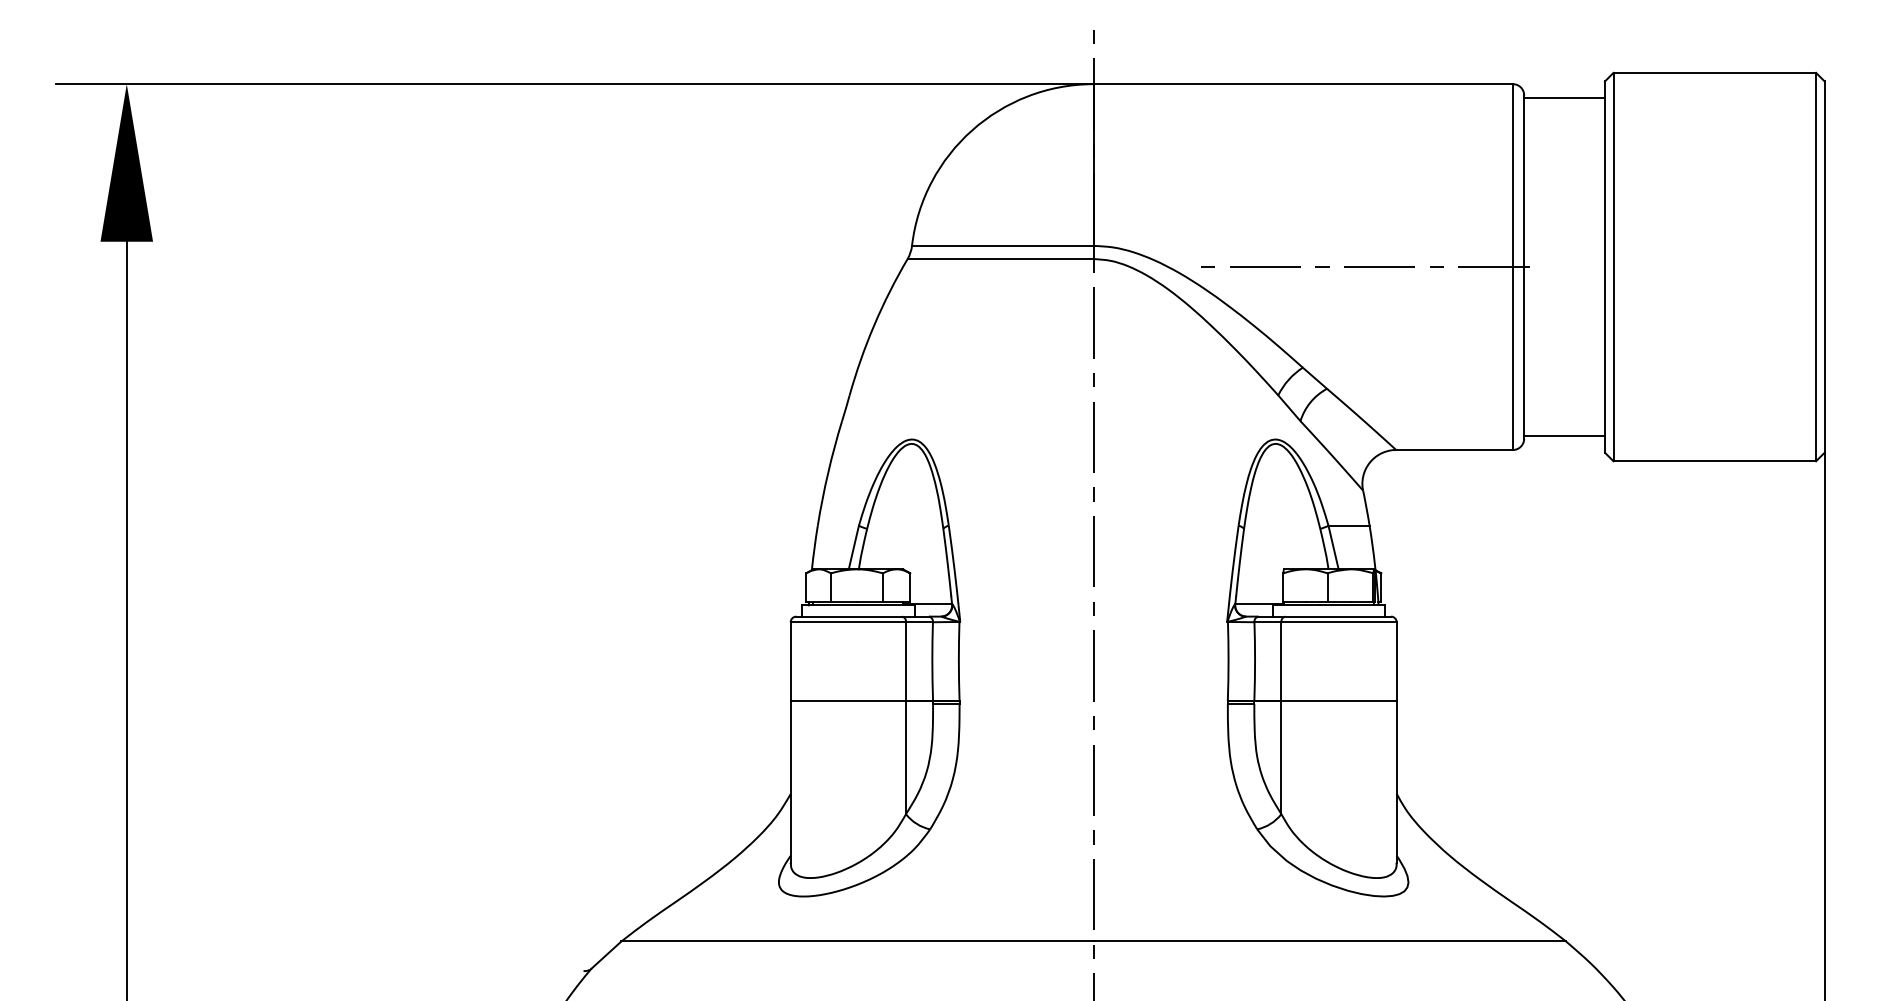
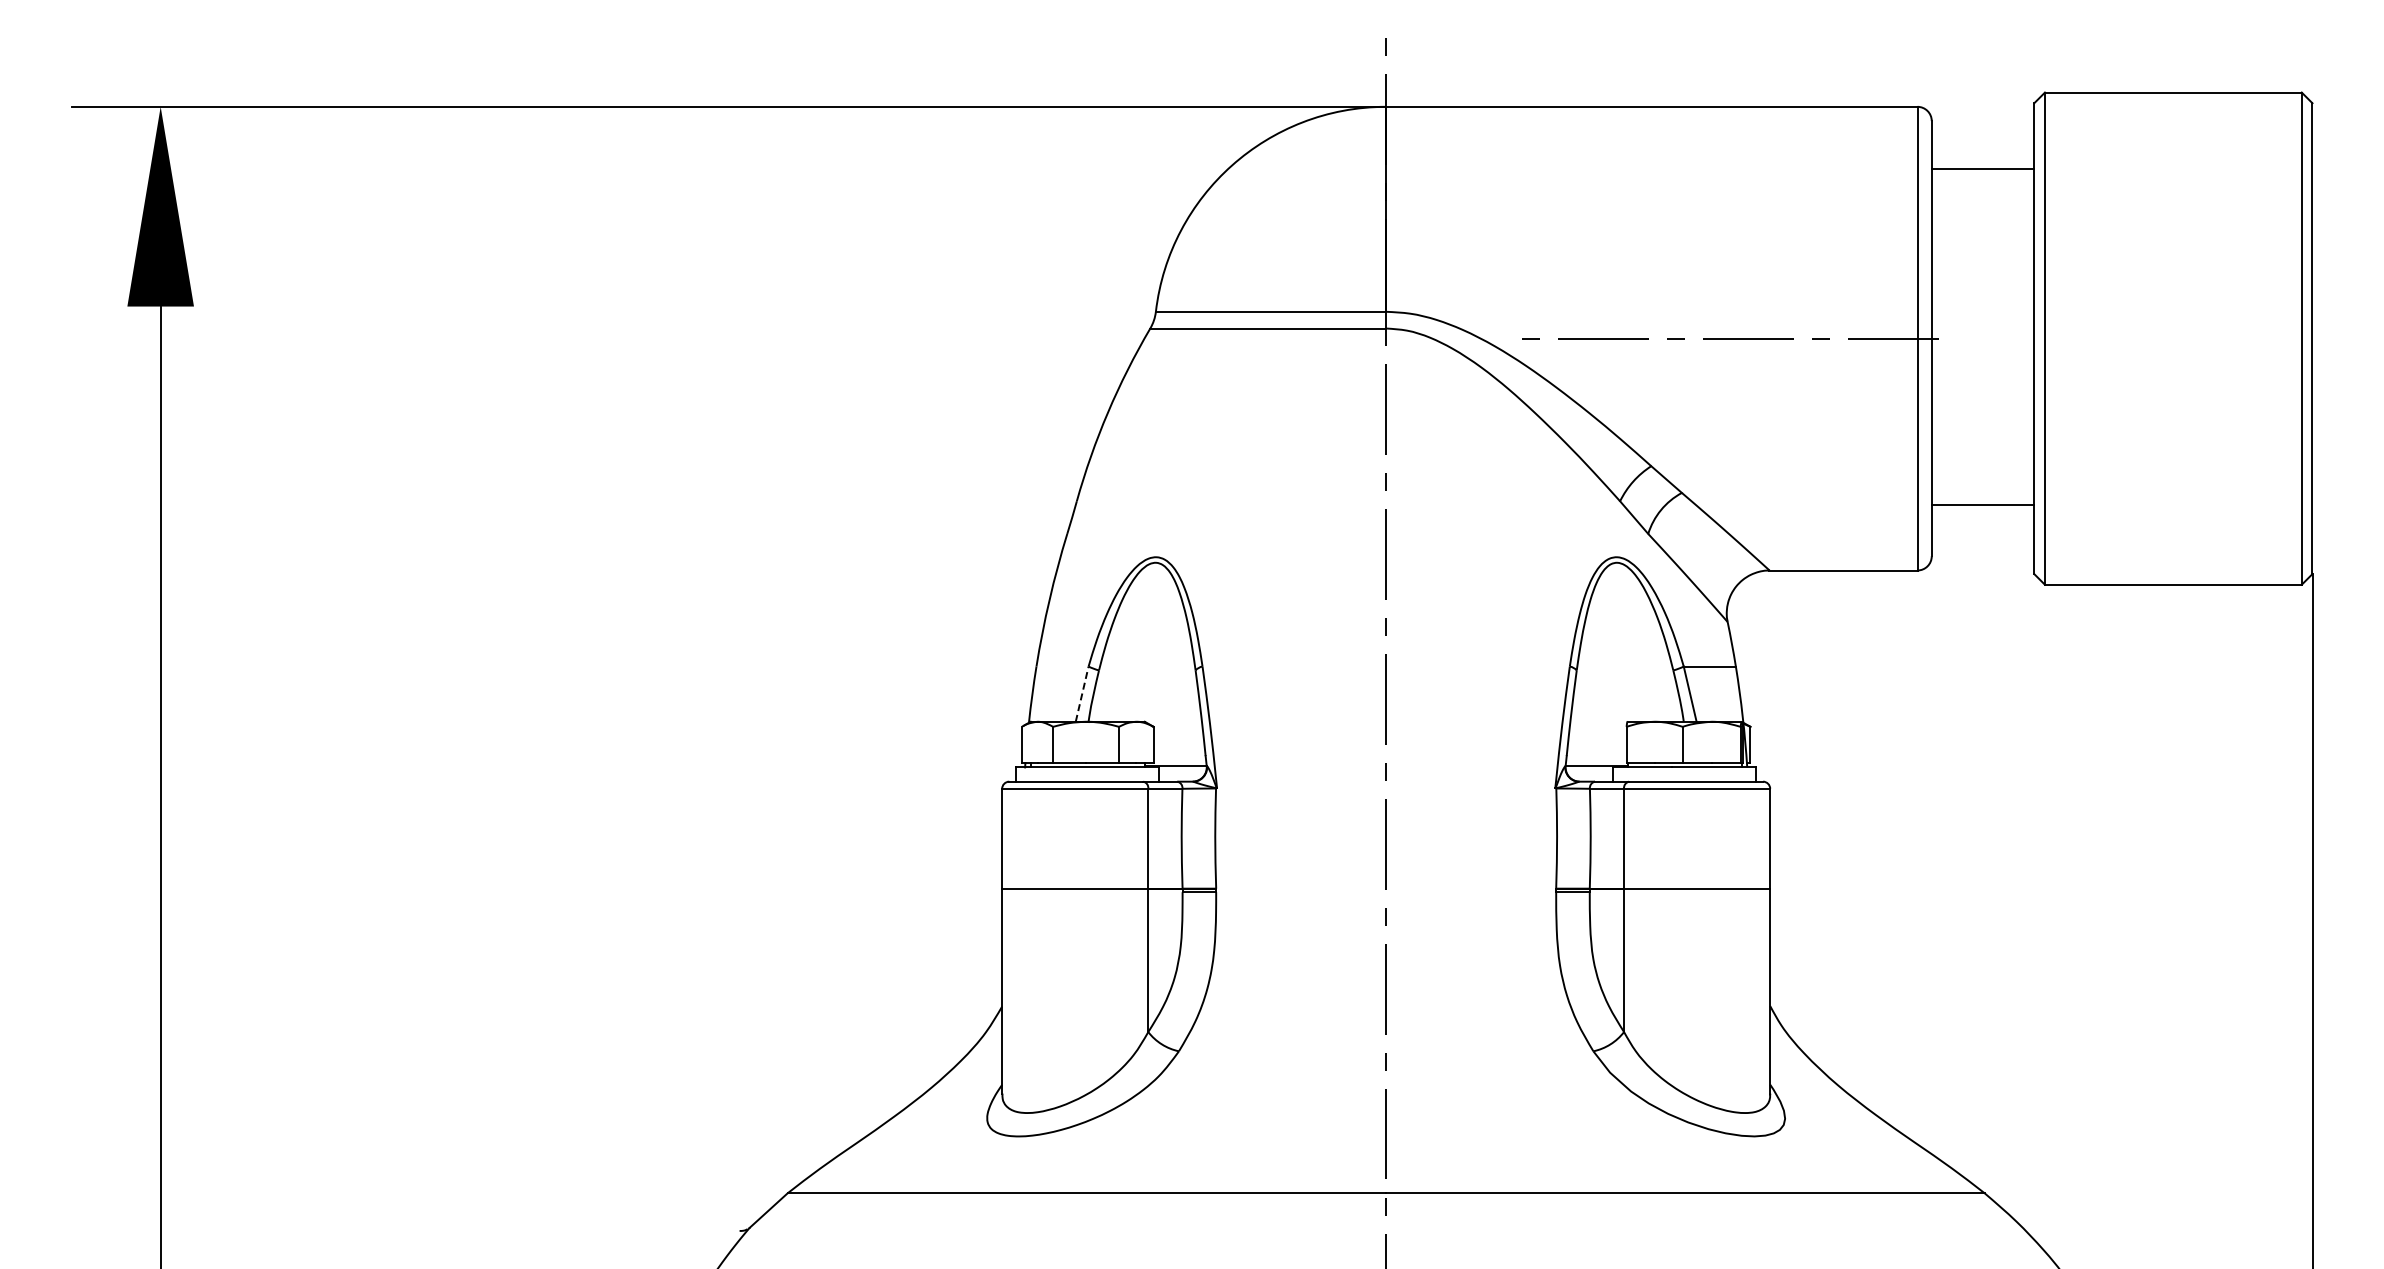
line: (1564, 98) -> (1982, 168), moved
line: (1564, 435) -> (1982, 504), moved
line: (854, 547) -> (1082, 693), solid -> dashed

